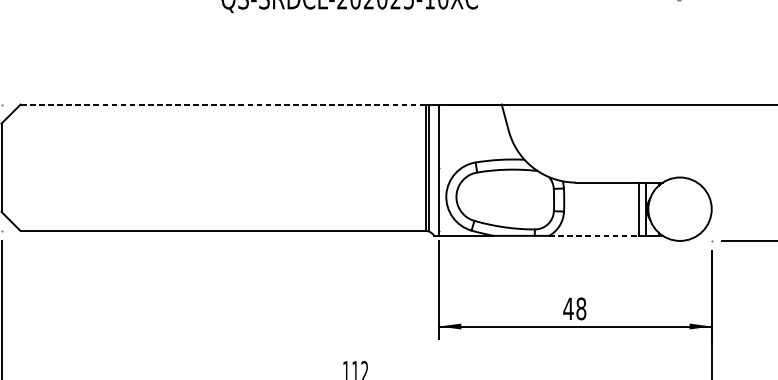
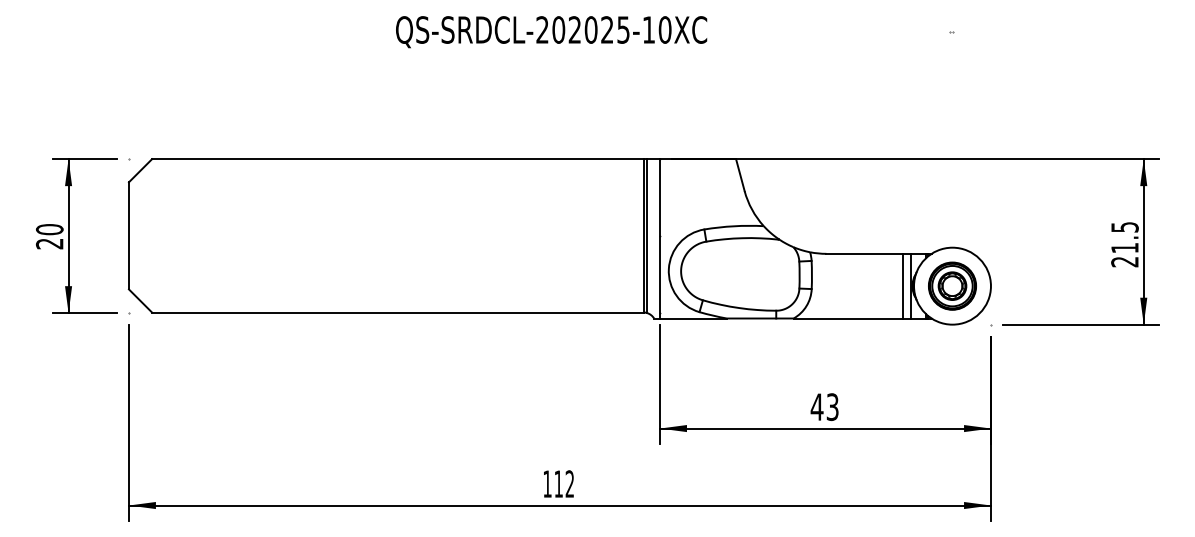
line: (222, 104) -> (397, 159), dashed -> solid
part: (680, 208) -> (952, 285), added
line: (594, 235) -> (848, 318), dashed -> solid
text: (581, 309) -> (832, 407), 48 -> 43

